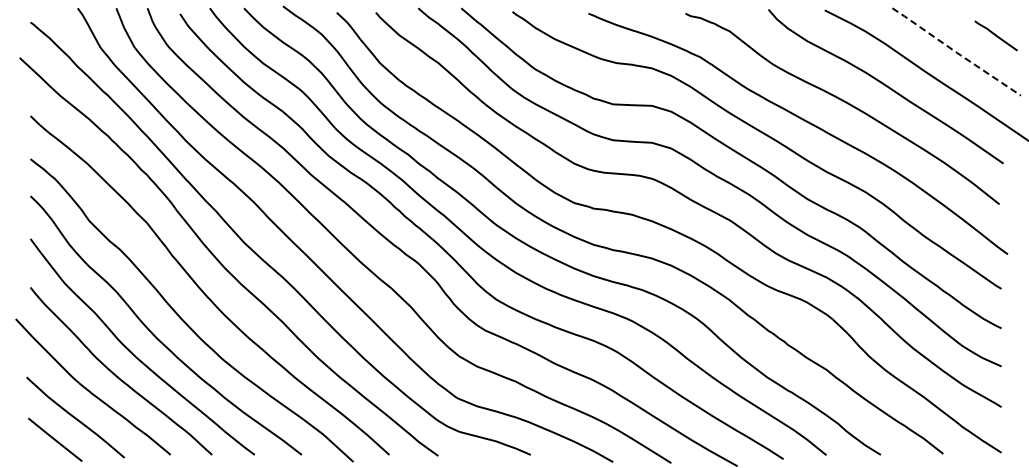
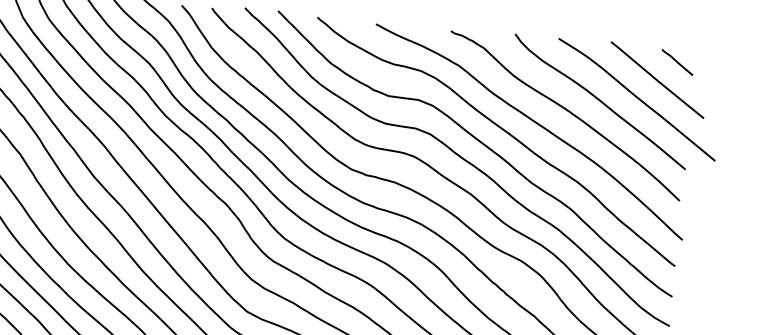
line: (995, 35) -> (677, 62), moved
line: (956, 52) -> (657, 80), dashed -> solid

